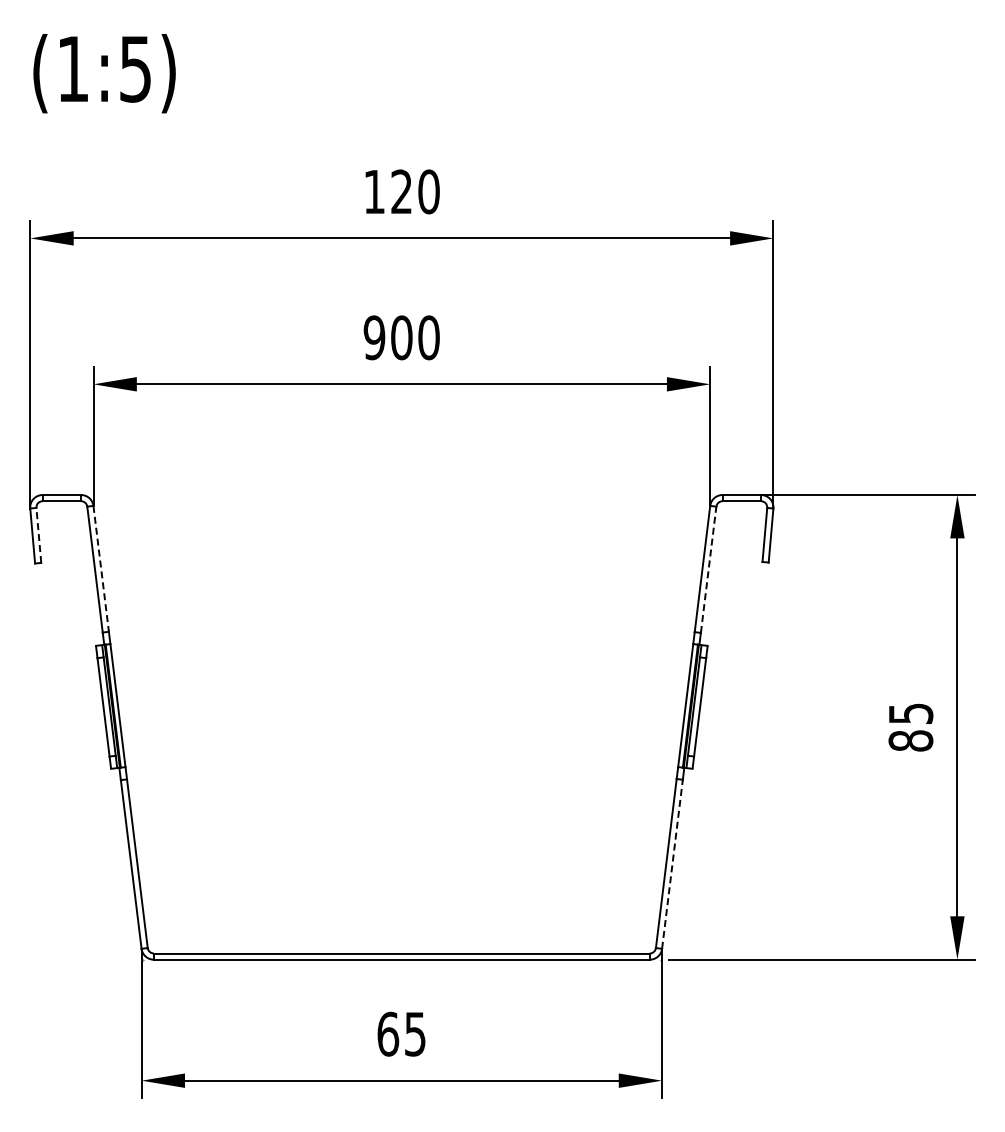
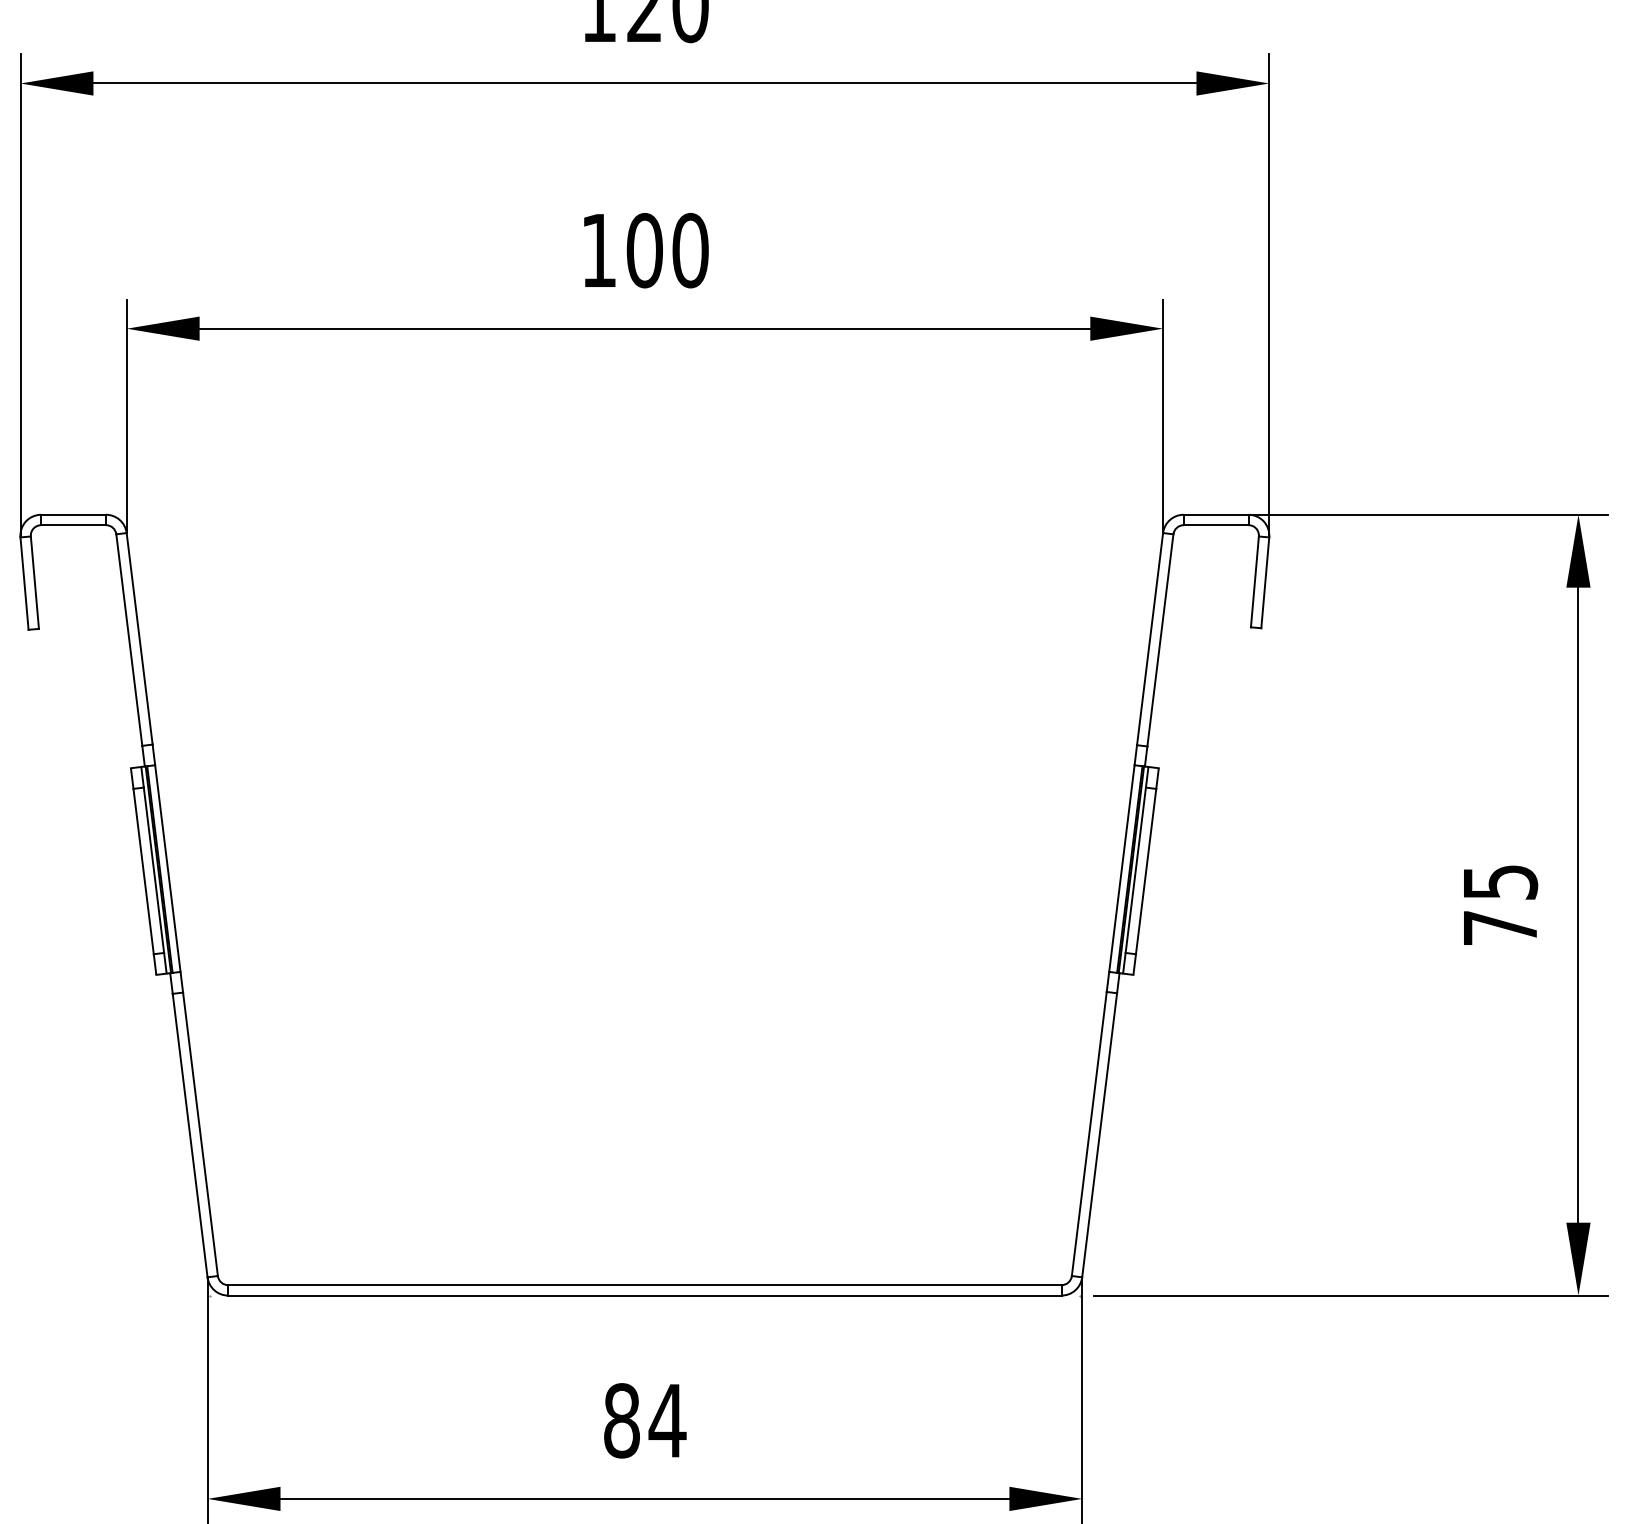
text: (374, 337) -> (598, 250), 900 -> 100
line: (38, 535) -> (34, 582), dashed -> solid
line: (101, 569) -> (140, 639), dashed -> solid
line: (708, 569) -> (1160, 639), dashed -> solid
text: (910, 740) -> (1499, 927), 85 -> 75
line: (672, 863) -> (1099, 1133), dashed -> solid
text: (401, 1033) -> (644, 1419), 65 -> 84

